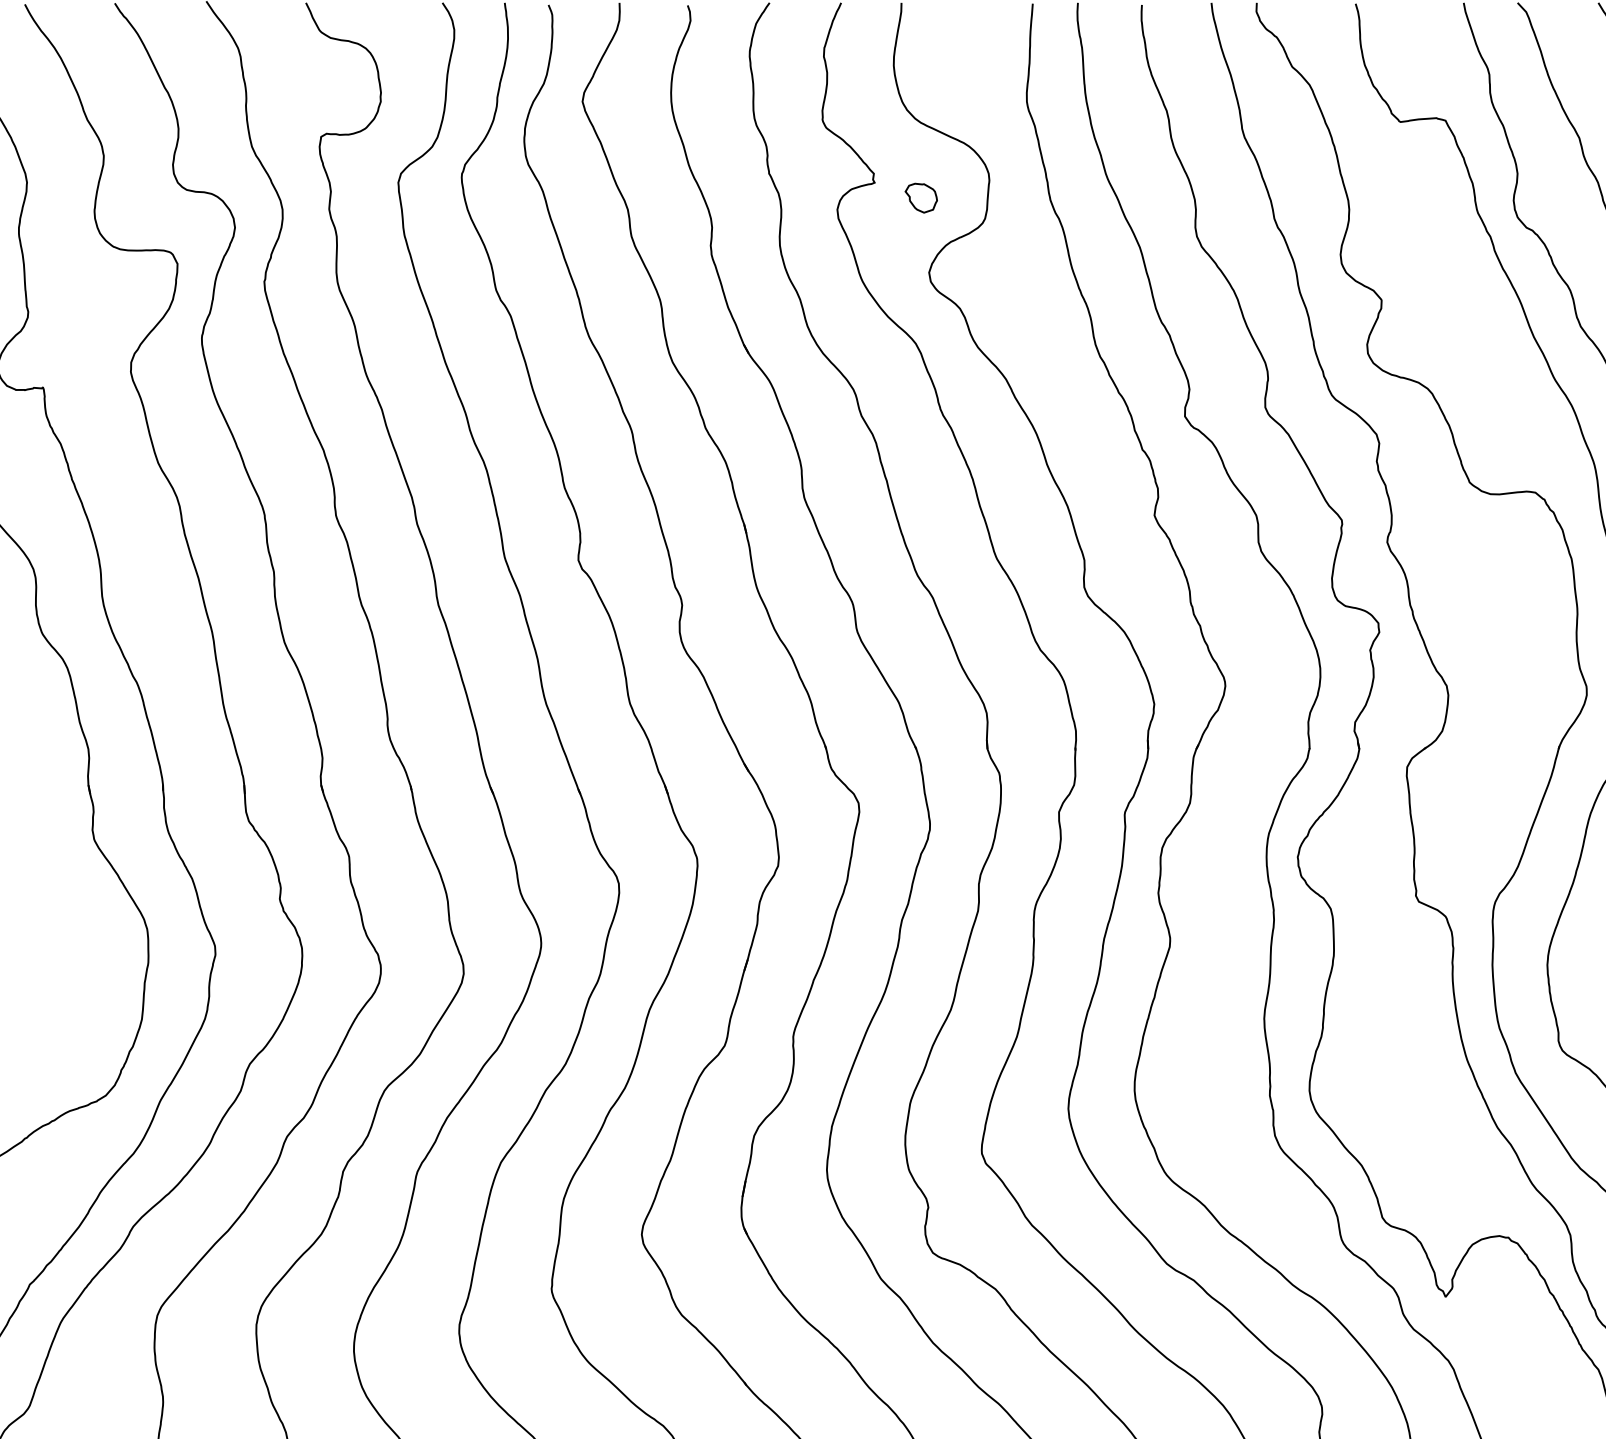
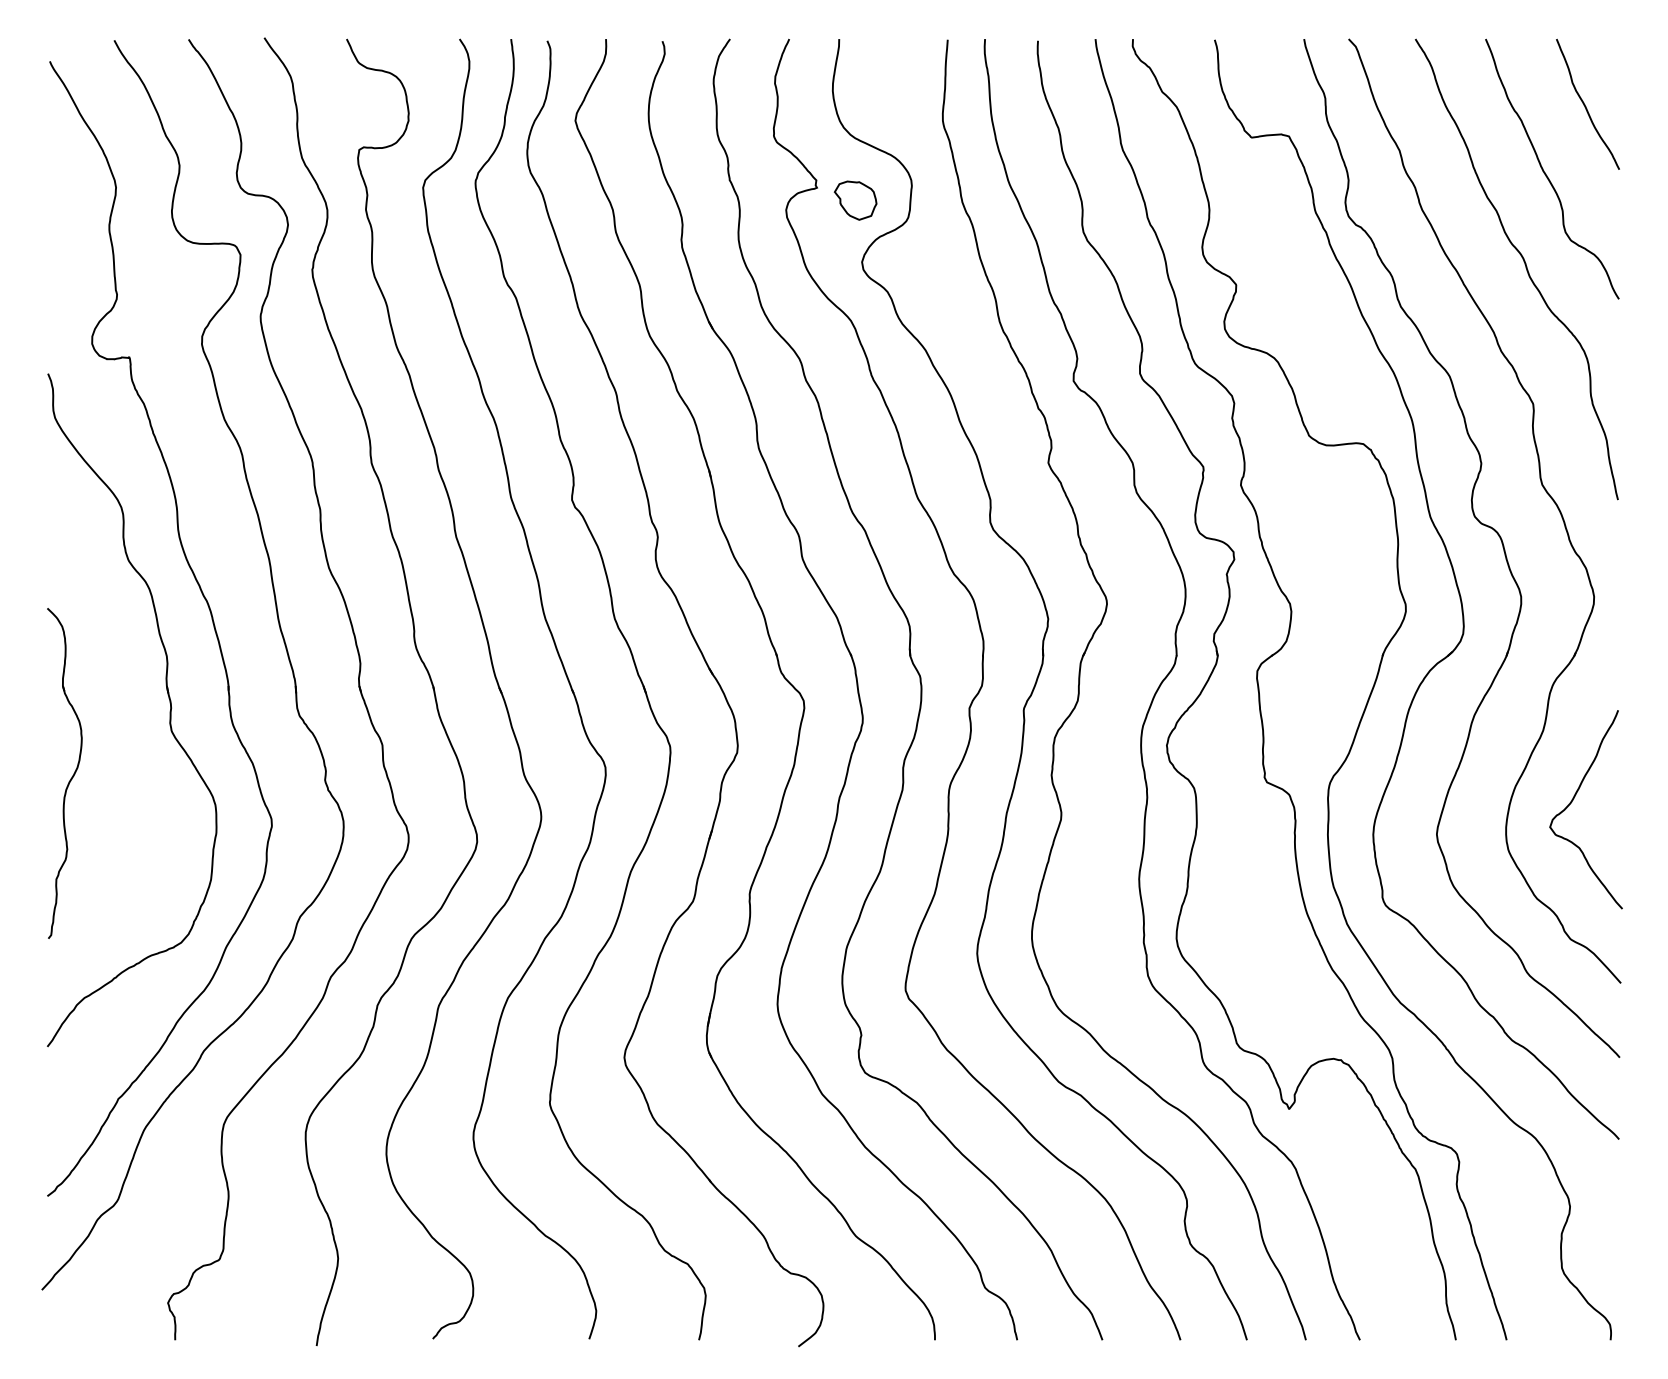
part: (921, 198) -> (855, 200), size x1.6

